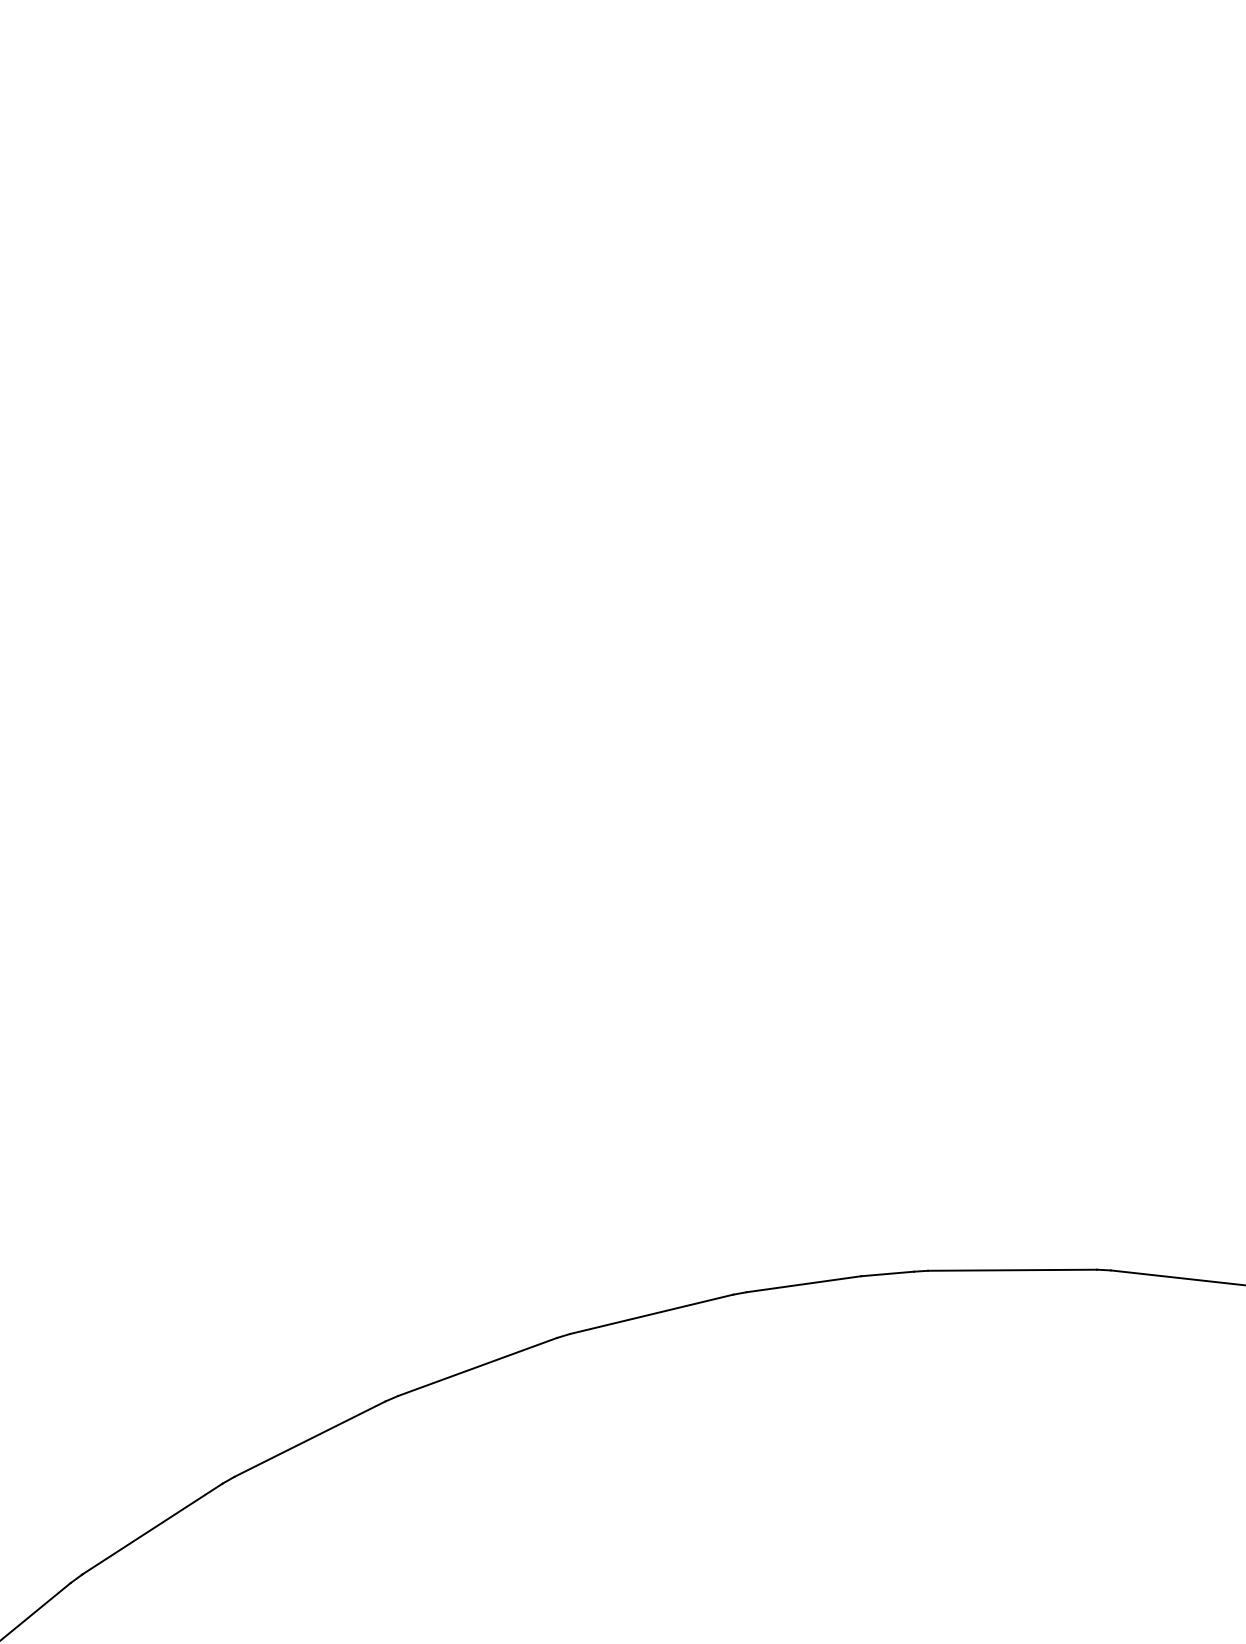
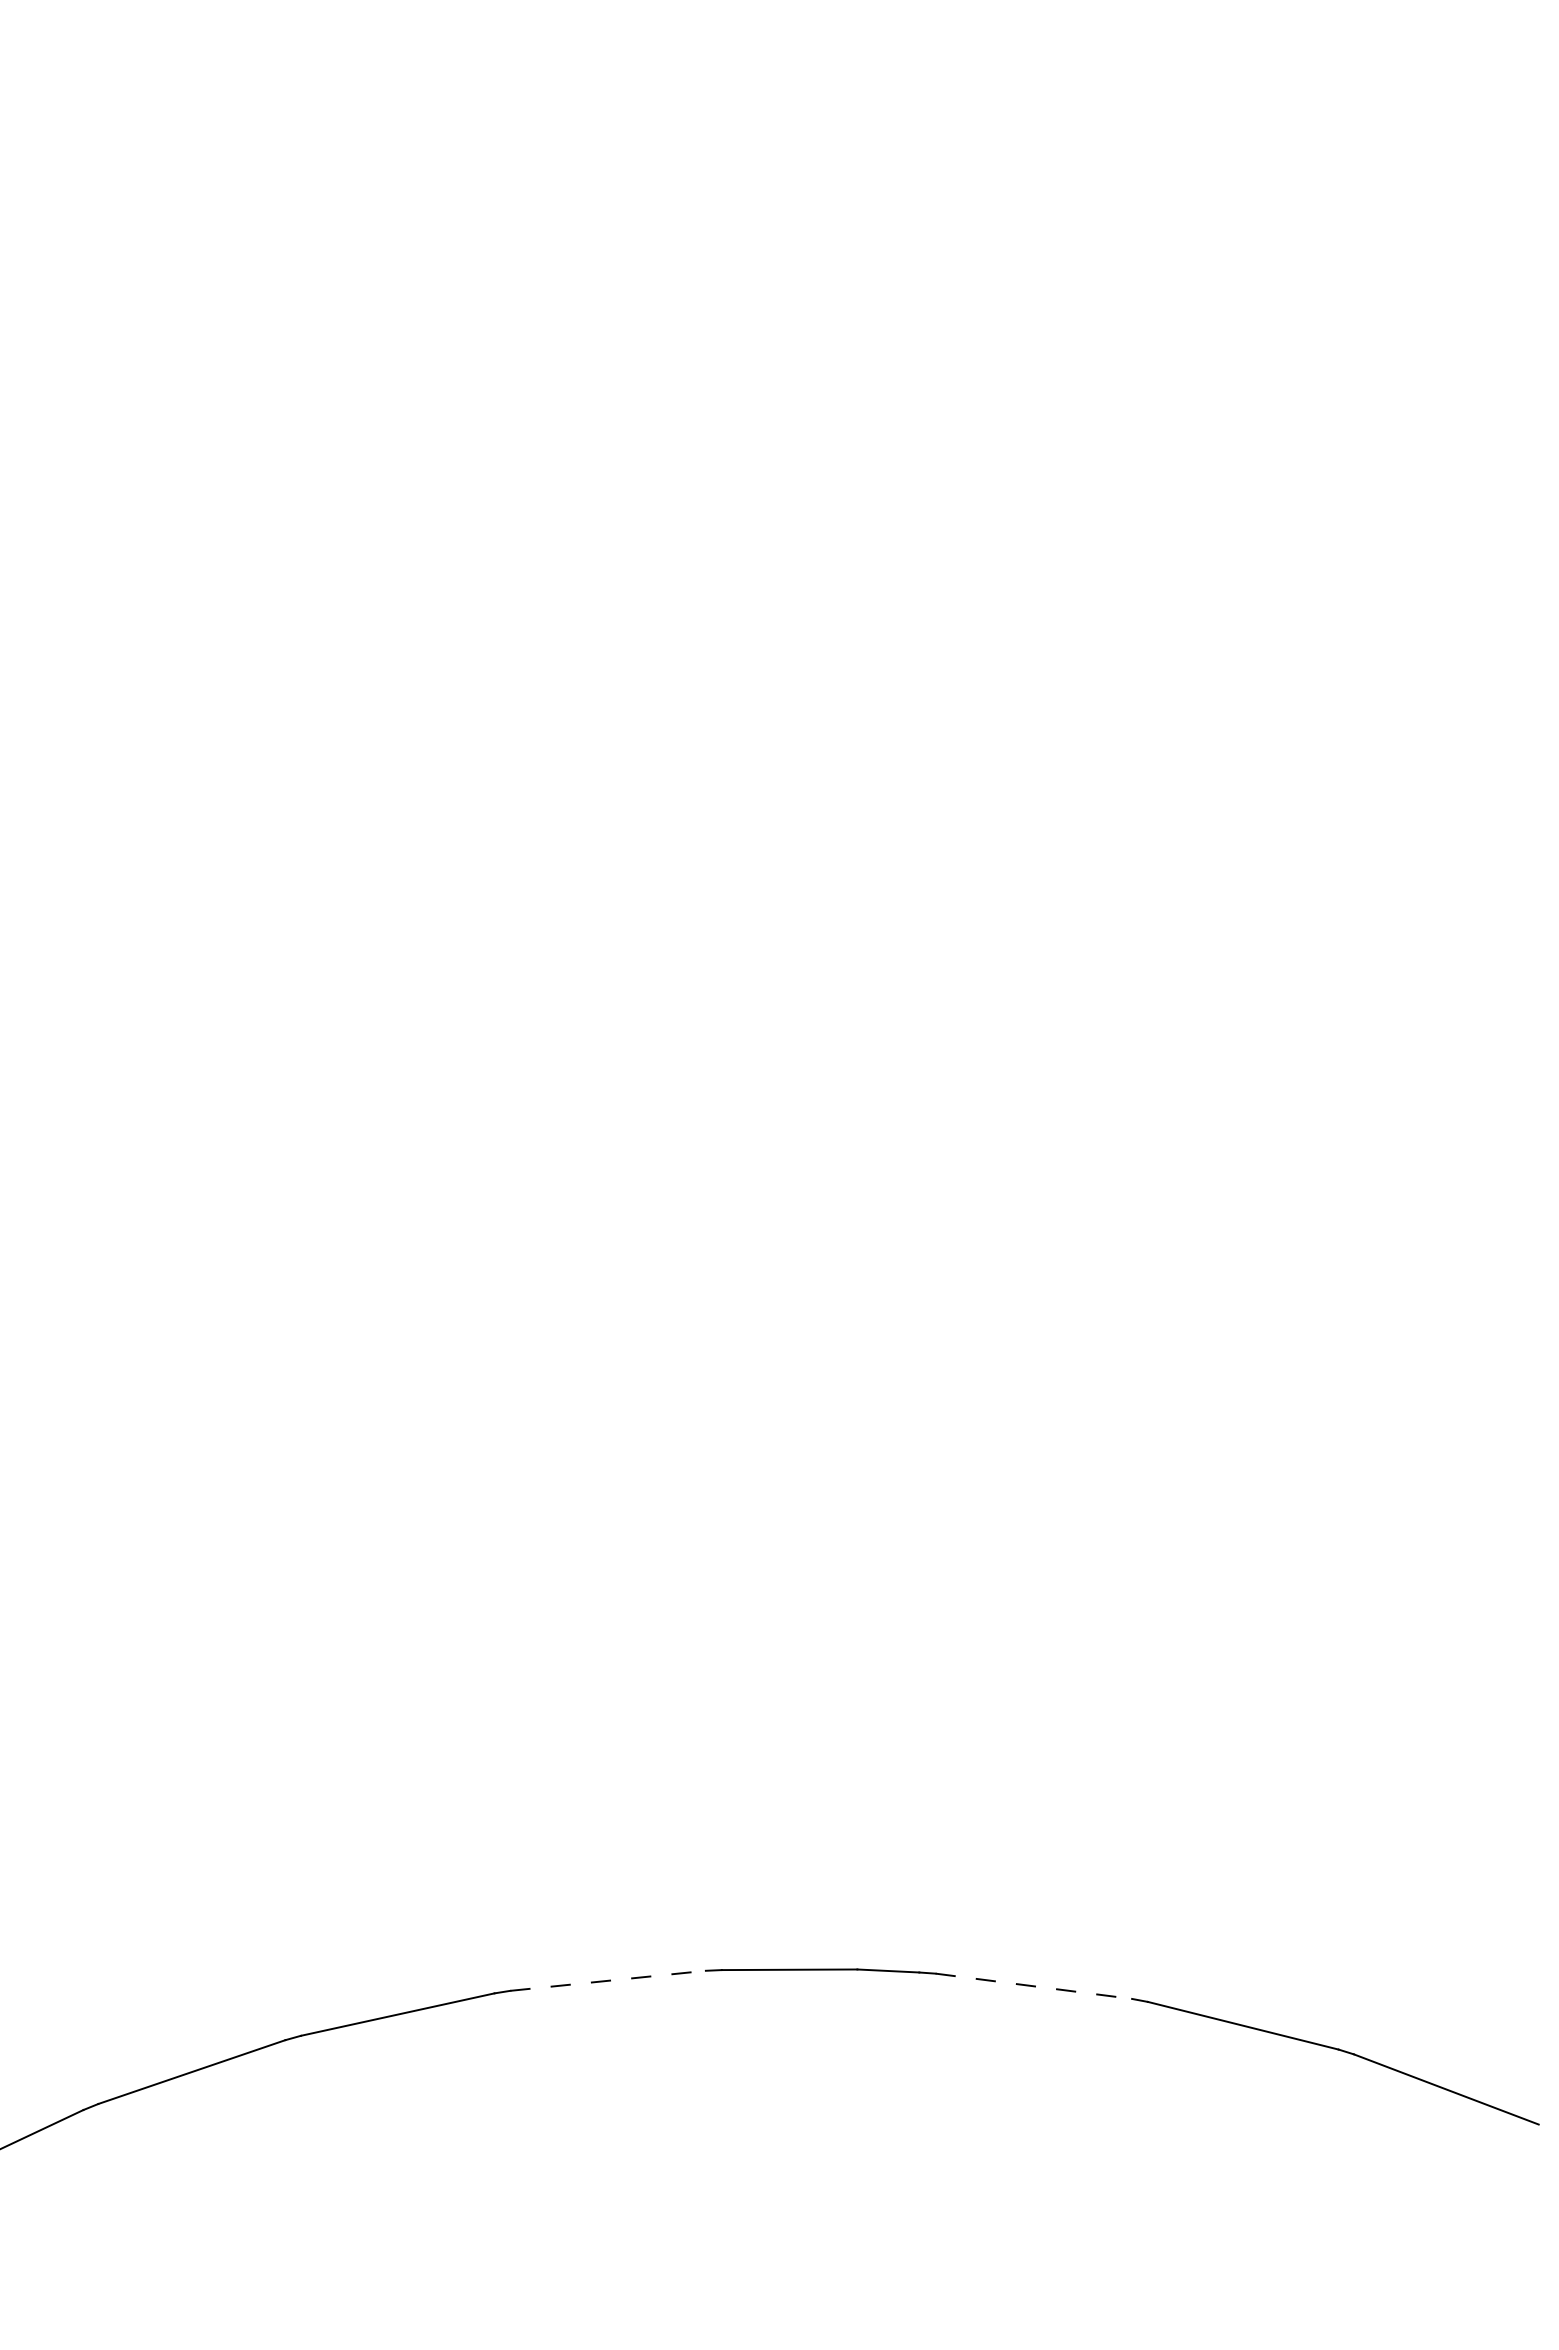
line: (1013, 1270) -> (1034, 1986), solid -> dashed
line: (651, 1314) -> (608, 1980), solid -> dashed

